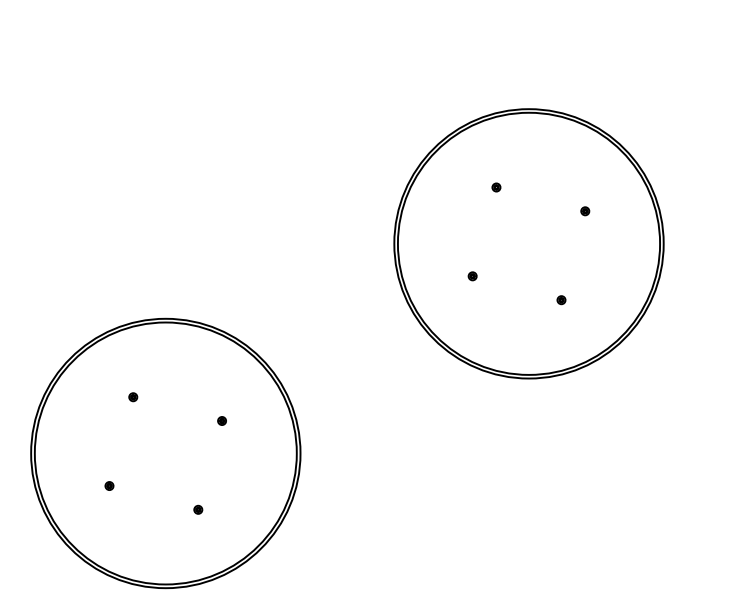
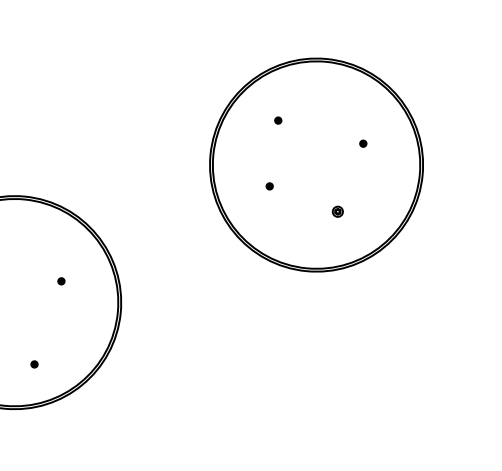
part: (496, 187) -> (278, 120), moved
part: (561, 300) -> (337, 212), size x1.6
part: (198, 509) -> (34, 364), moved

